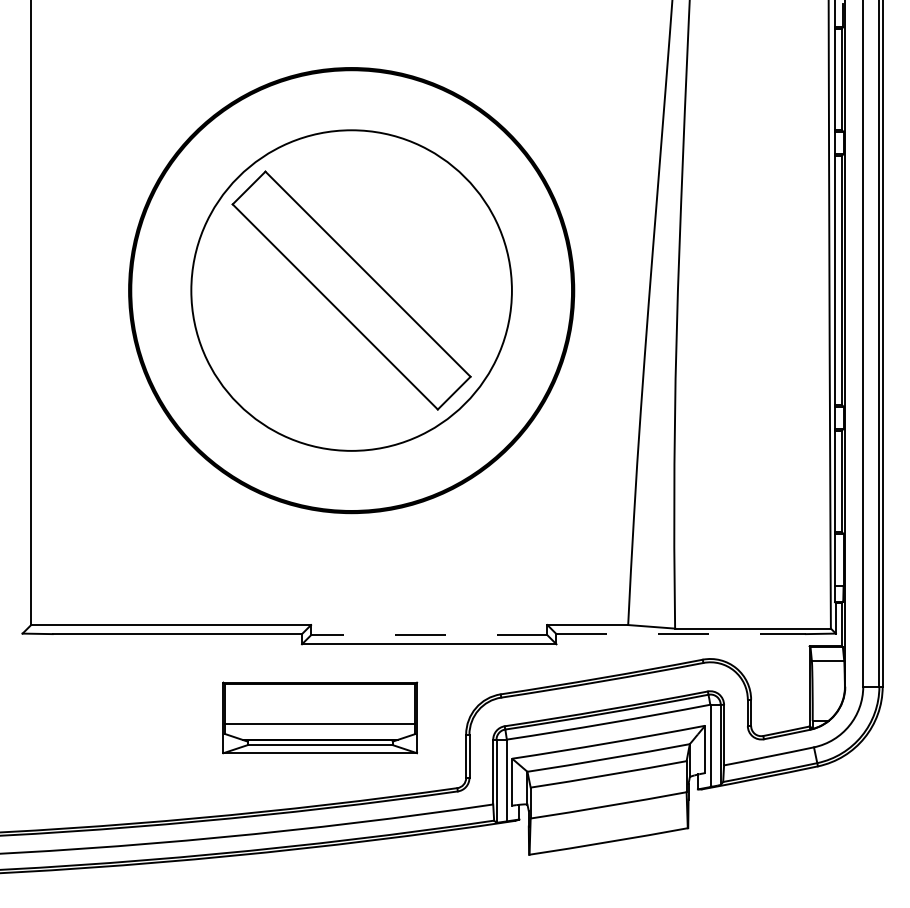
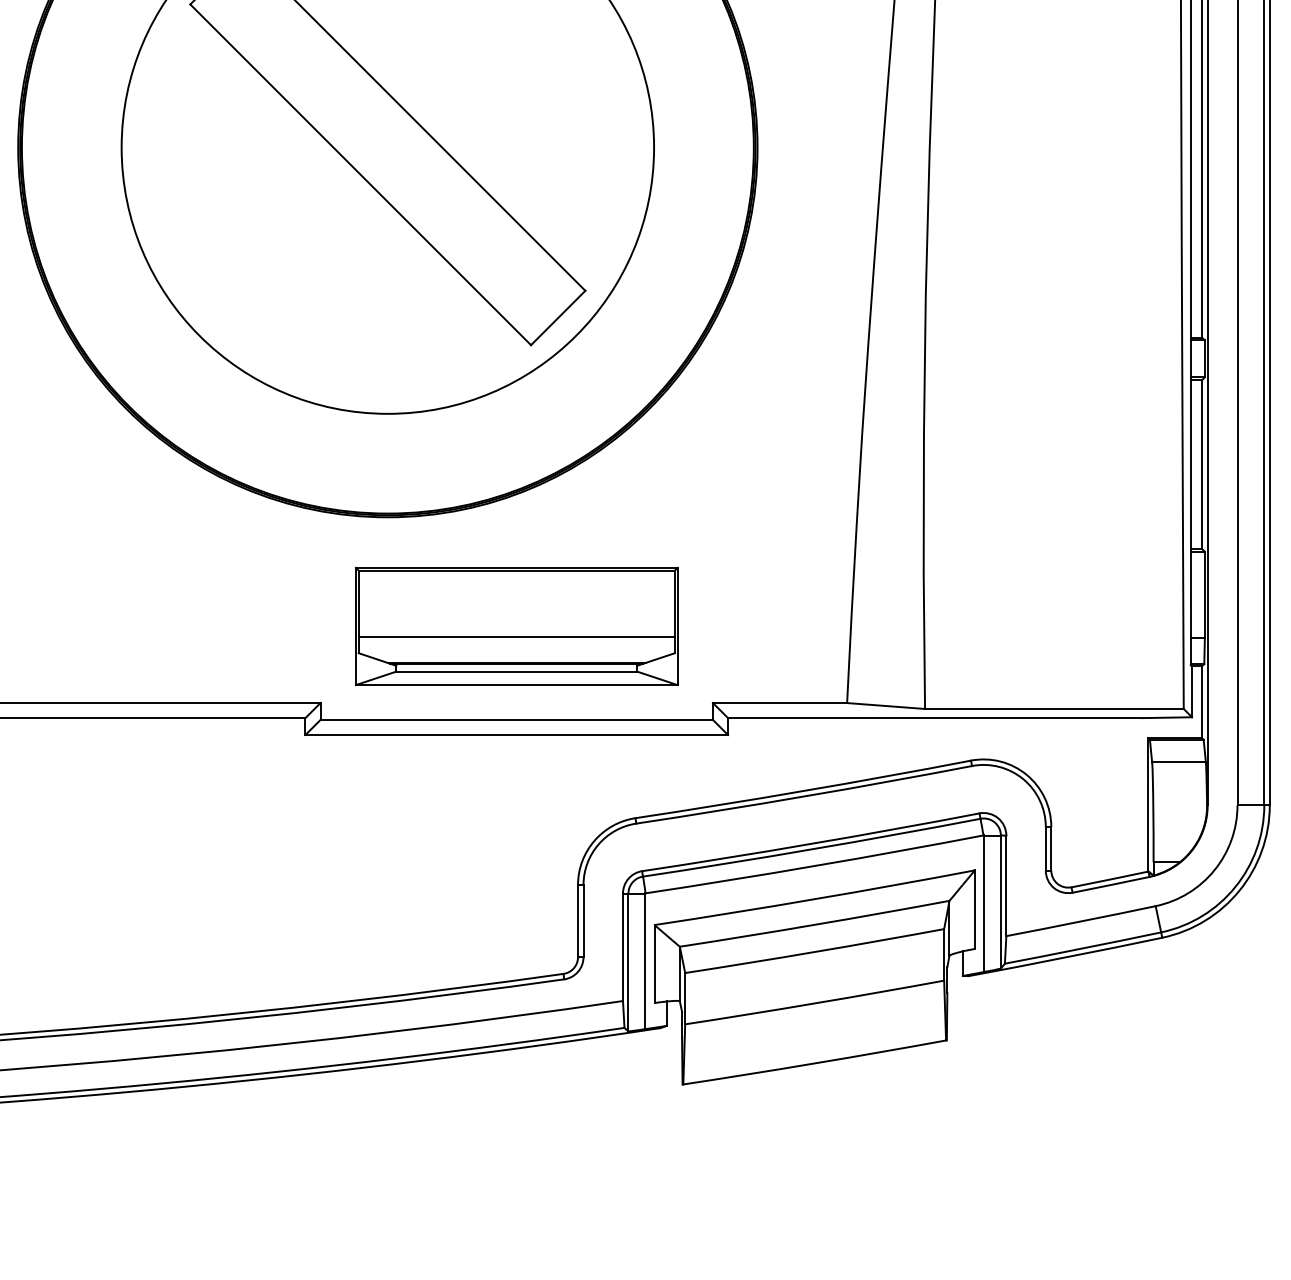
line: (681, 634) -> (935, 718), dashed -> solid
line: (428, 635) -> (515, 720), dashed -> solid
part: (320, 717) -> (517, 625), moved

